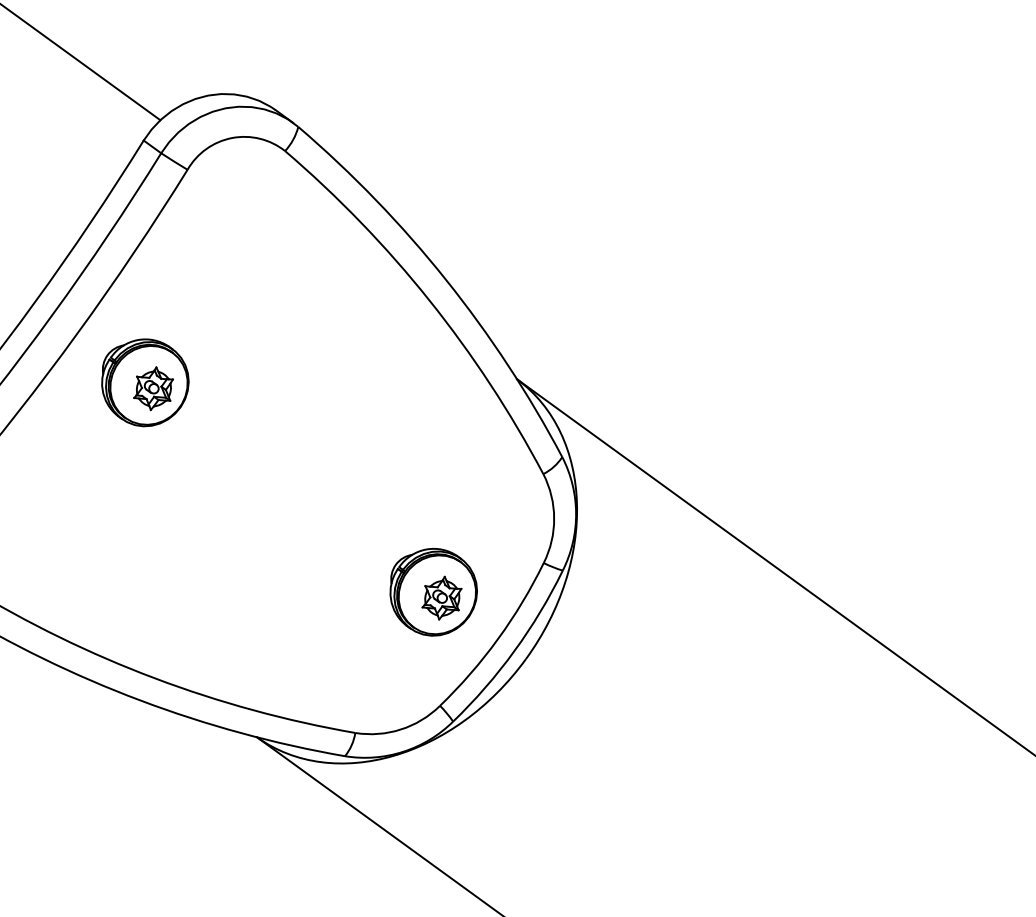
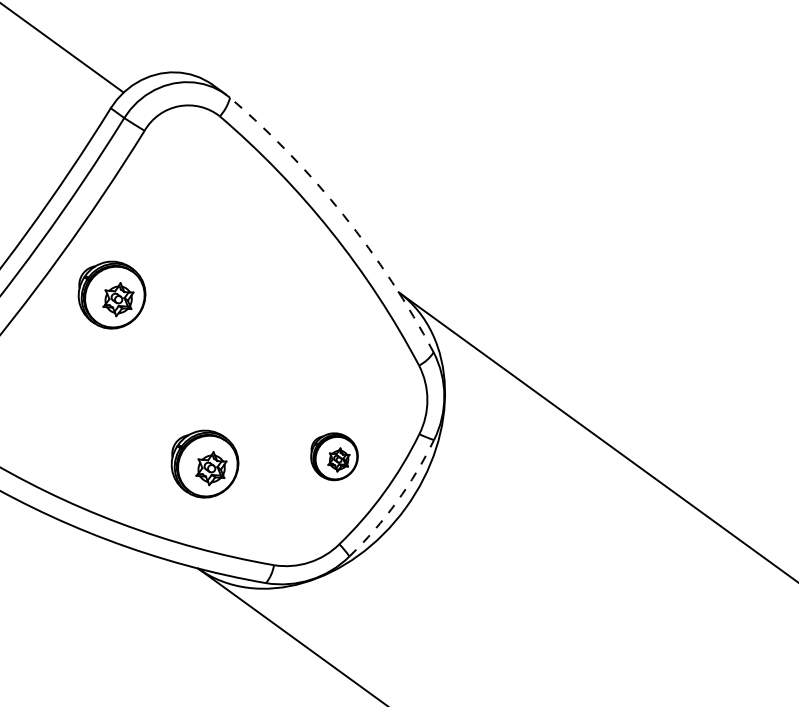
arc: (445, 279) -> (343, 215), solid -> dashed
part: (433, 592) -> (334, 456), size x0.7
part: (265, 601) -> (204, 463), added
arc: (514, 650) -> (396, 501), solid -> dashed

